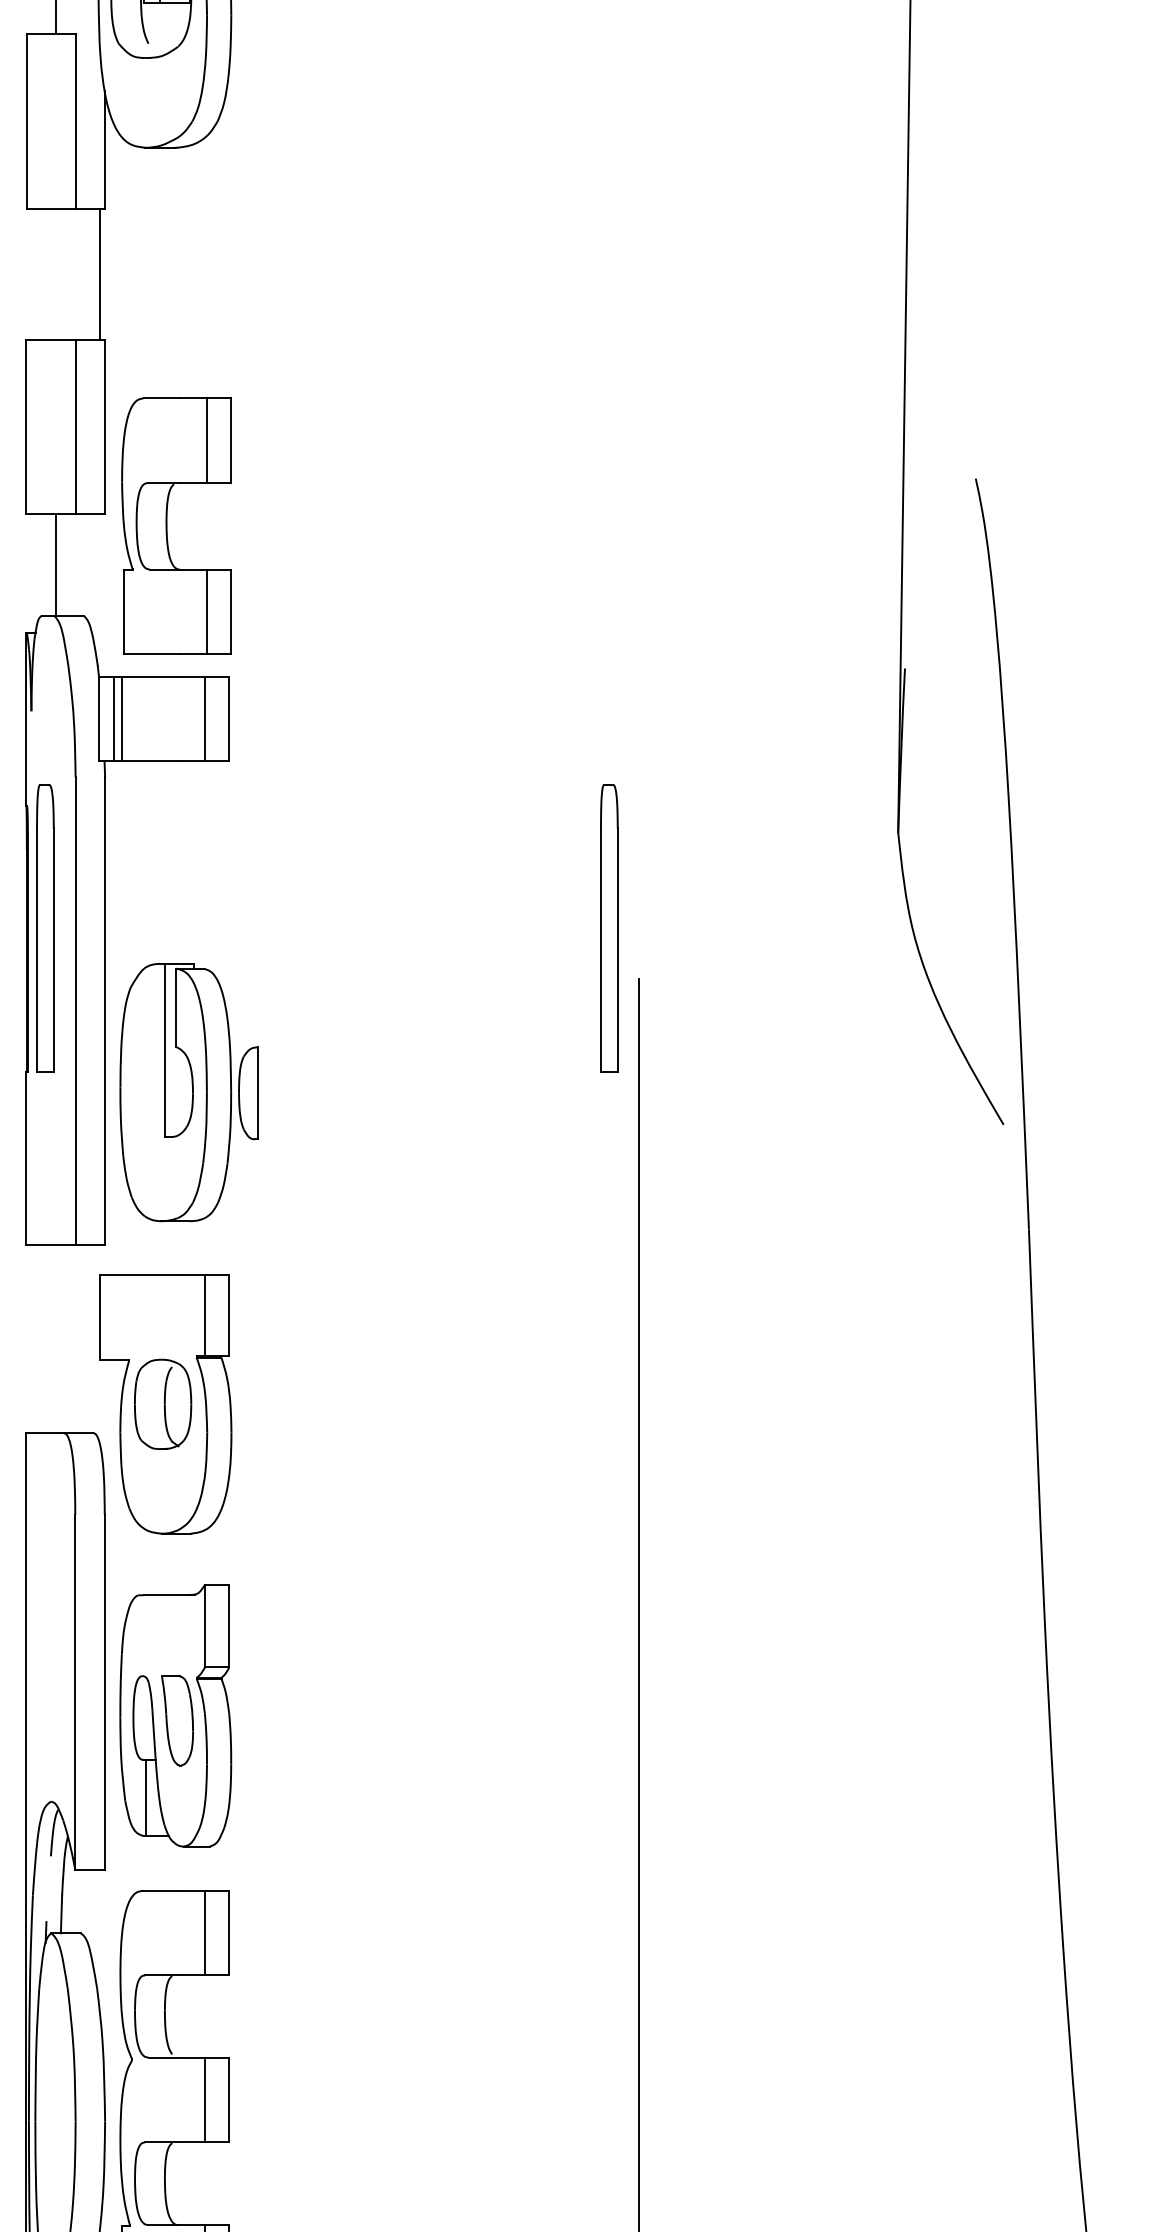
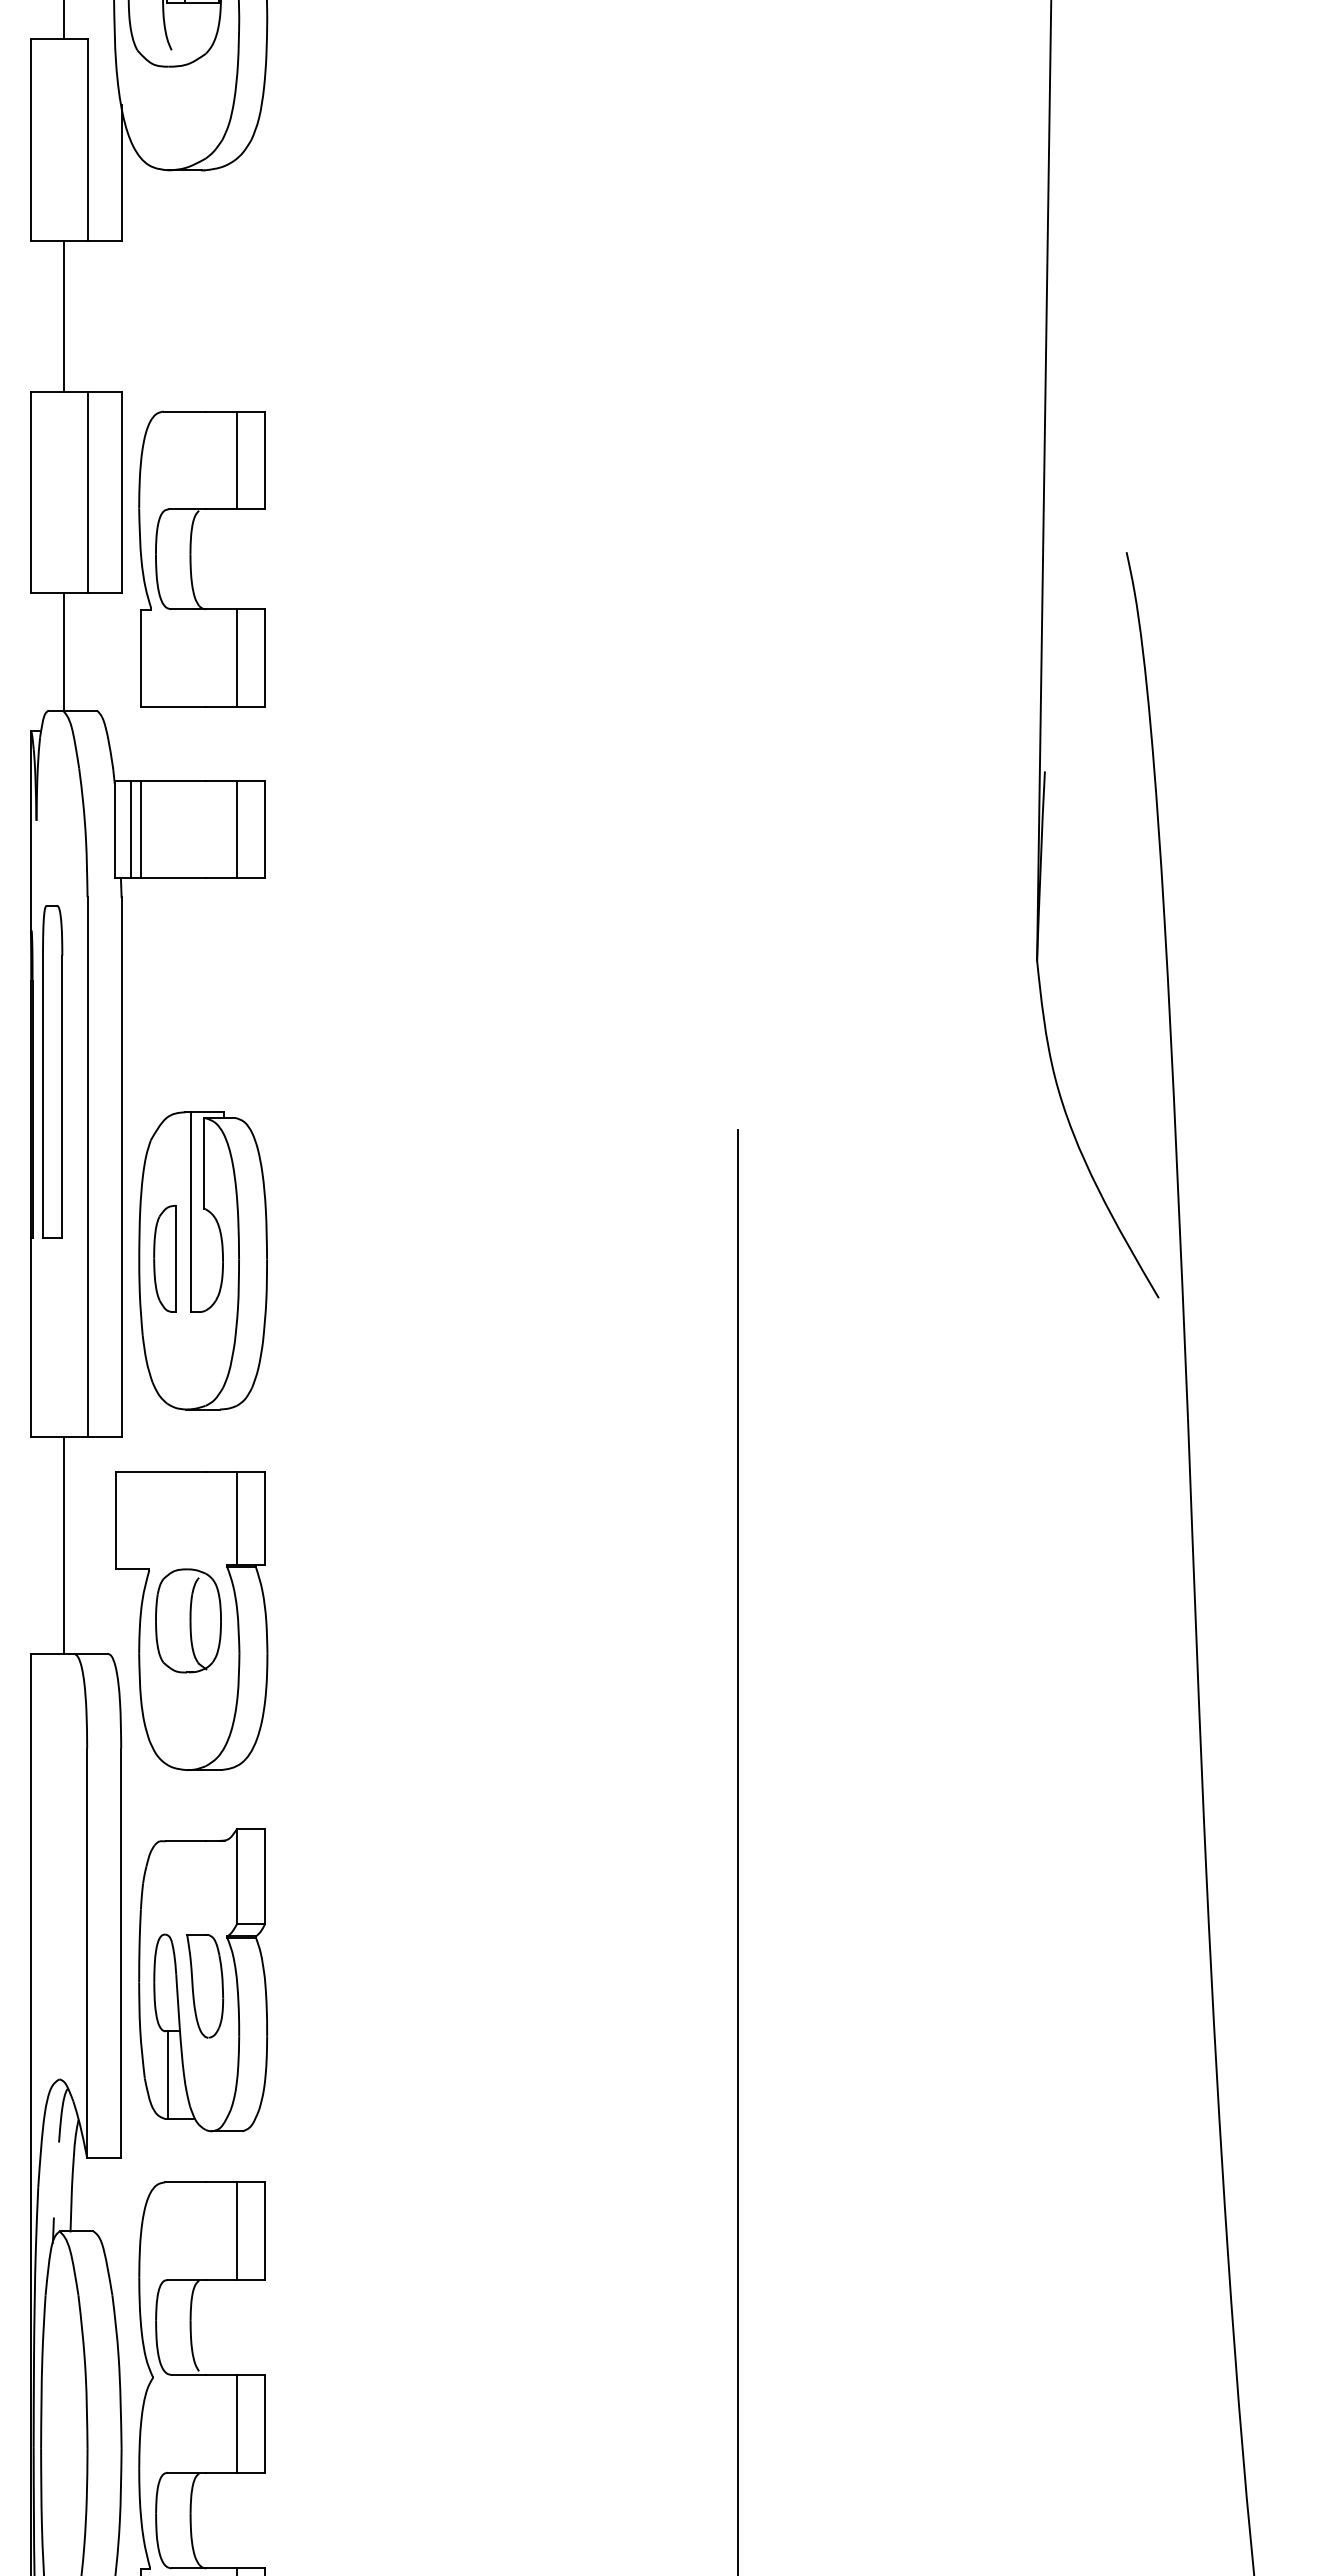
line: (99, 274) -> (64, 316), moved
part: (167, 525) -> (191, 558), moved
part: (609, 928) -> (703, 1071), removed
part: (247, 1093) -> (164, 1258), moved
line: (55, 1339) -> (64, 1545), added

